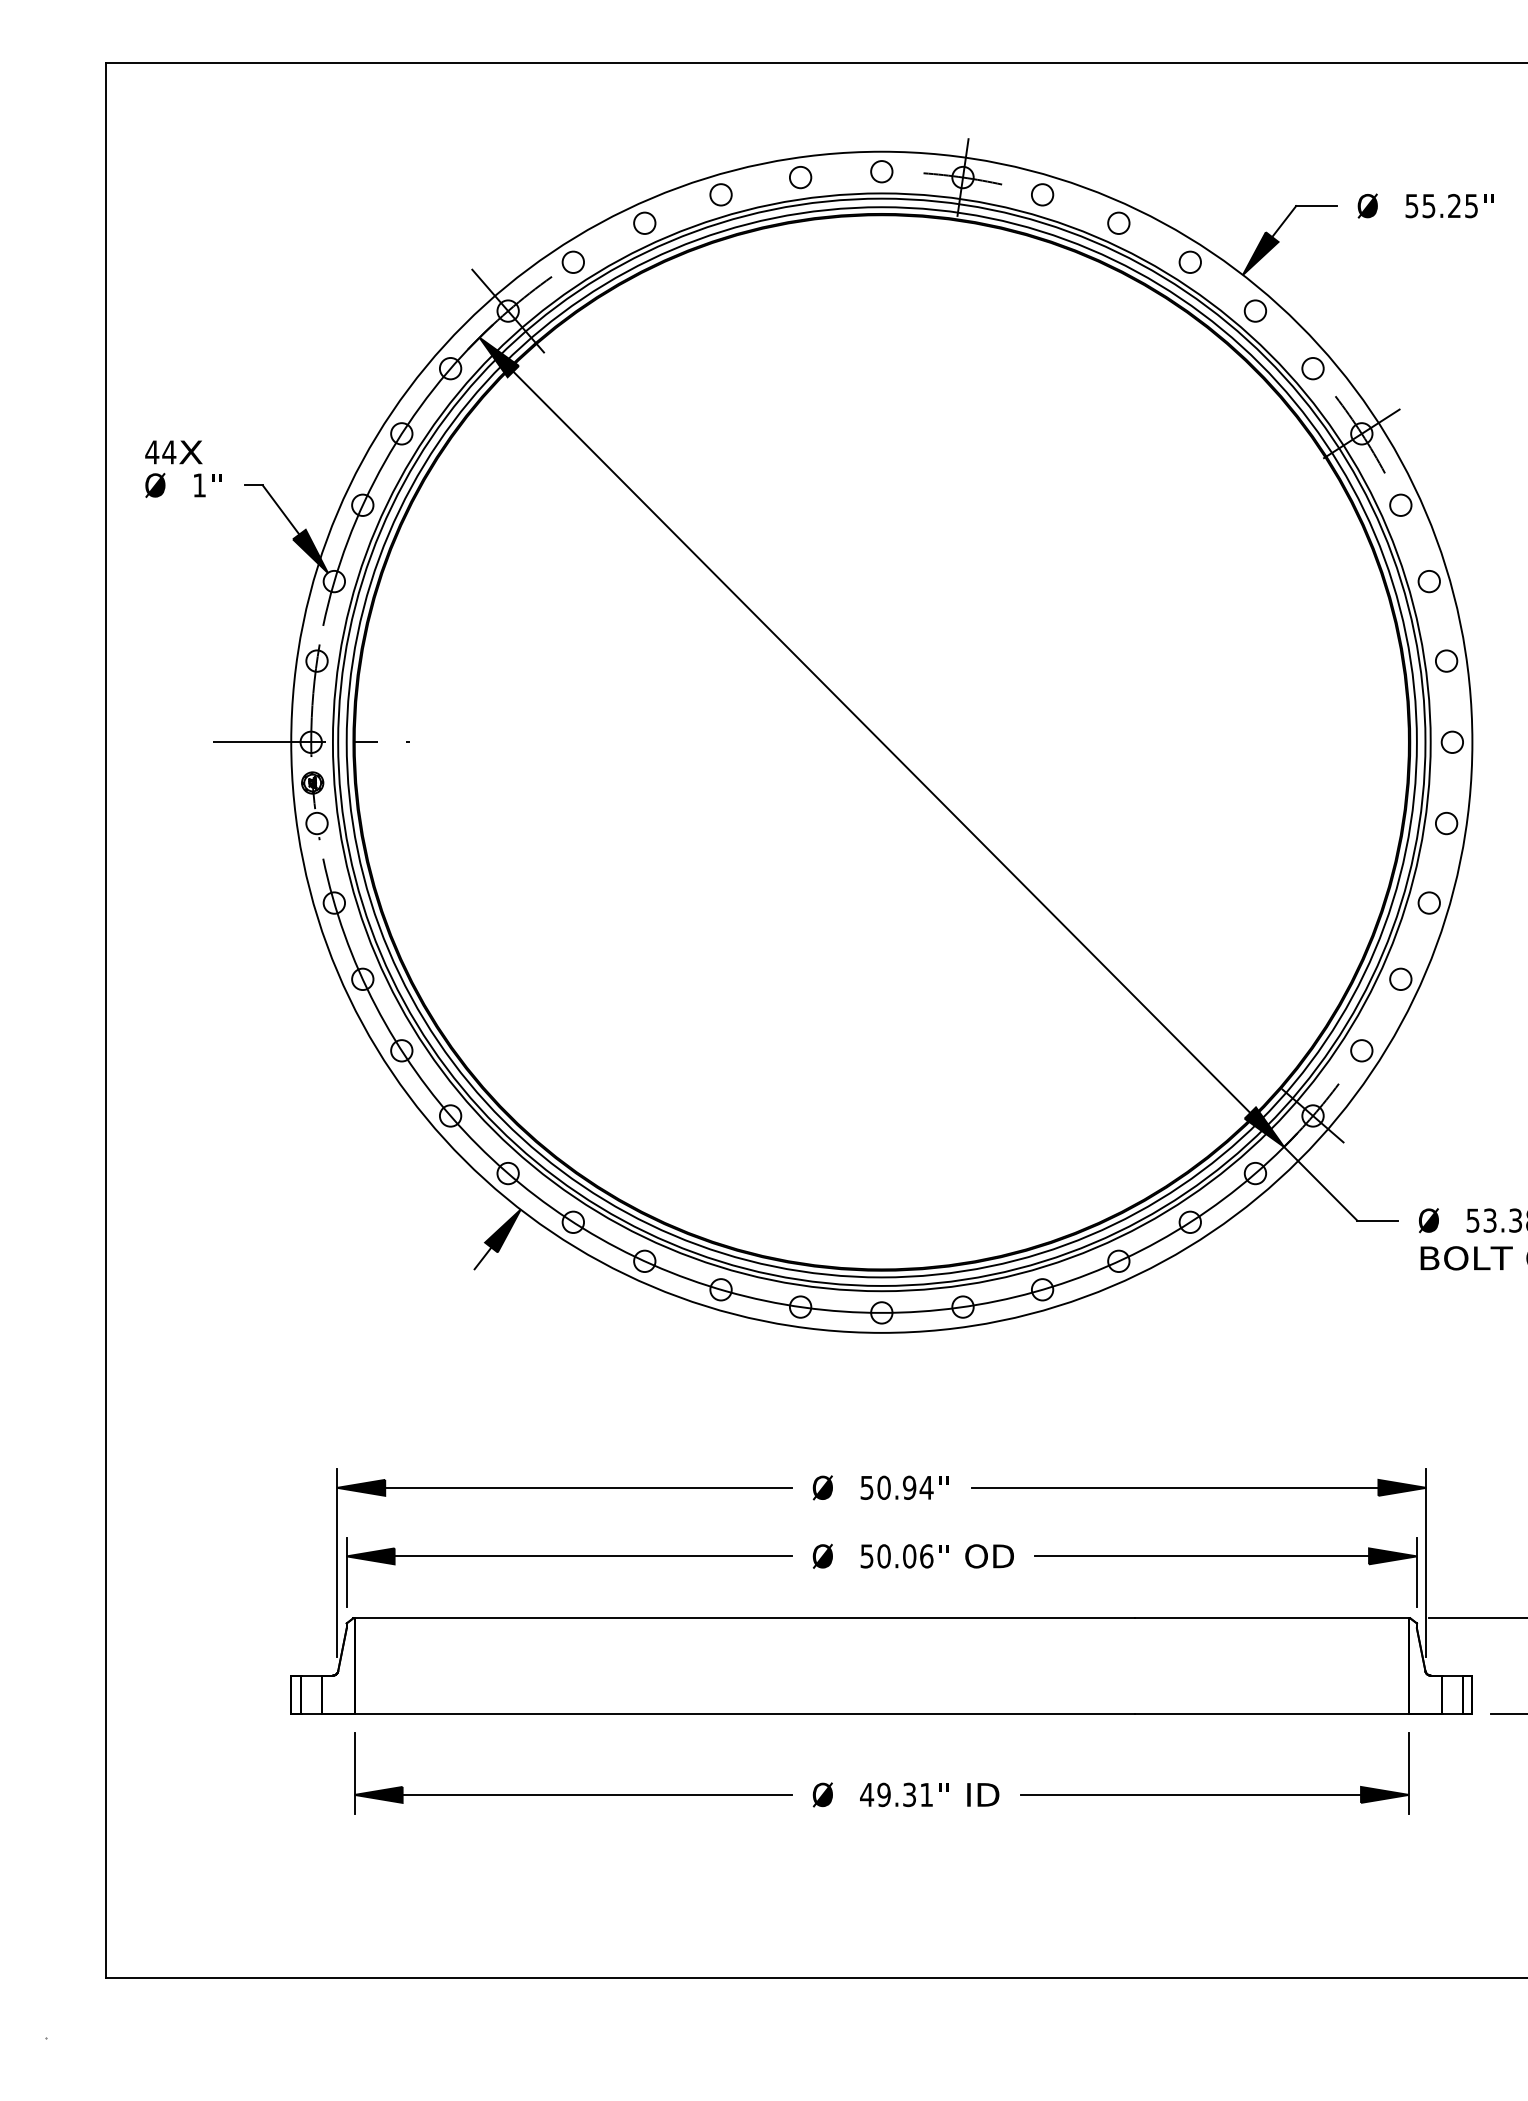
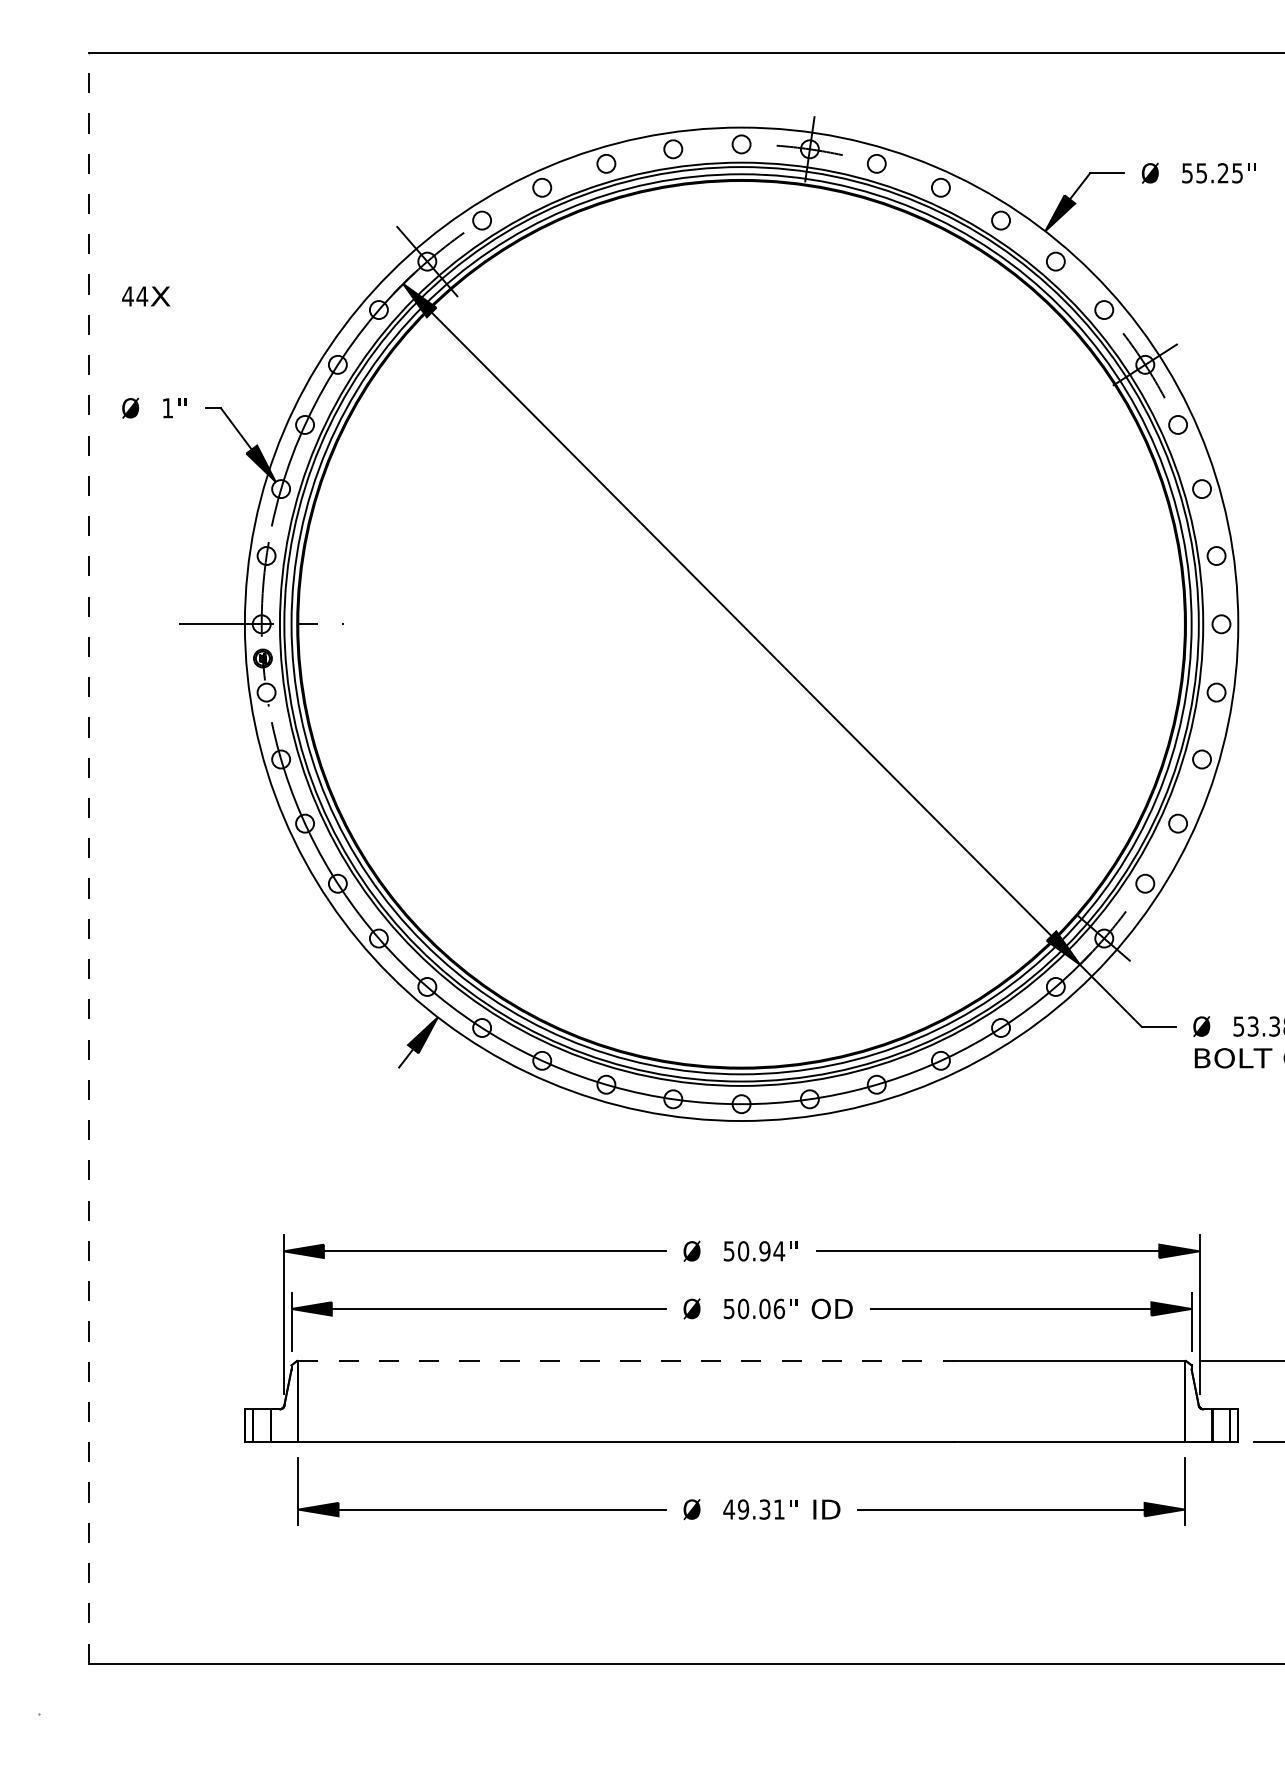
text: (174, 452) -> (146, 296), moved
line: (106, 1019) -> (89, 857), solid -> dashed
line: (744, 1618) -> (626, 1361), solid -> dashed

